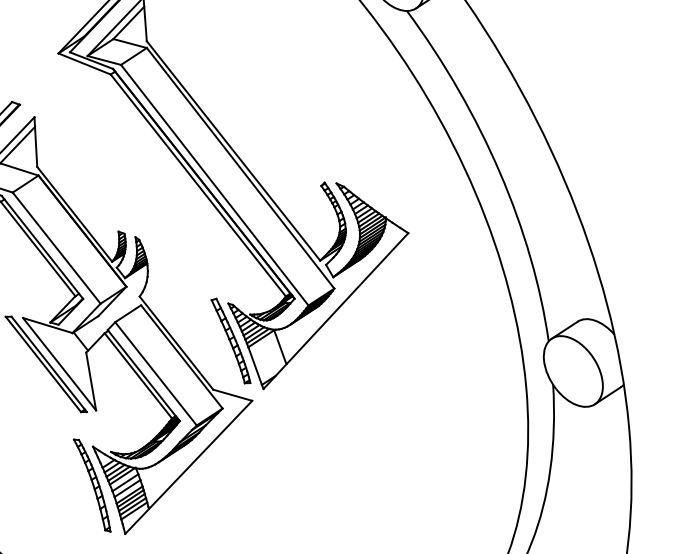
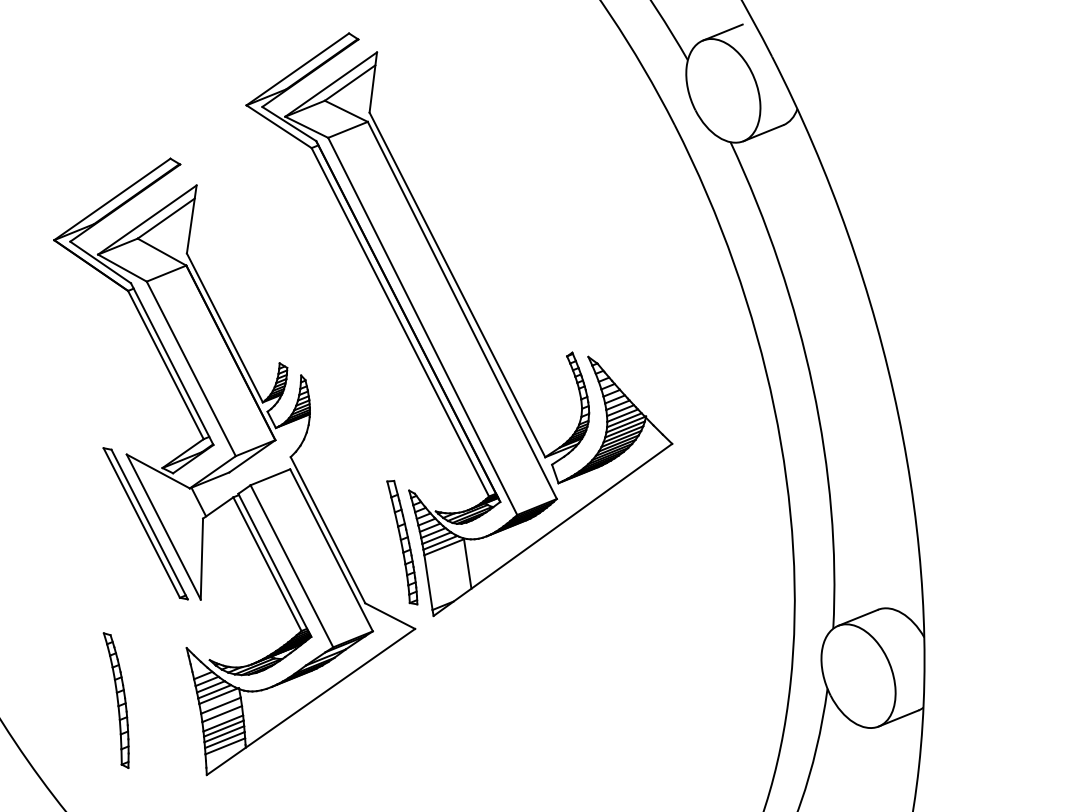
part: (91, 485) -> (115, 700), moved

